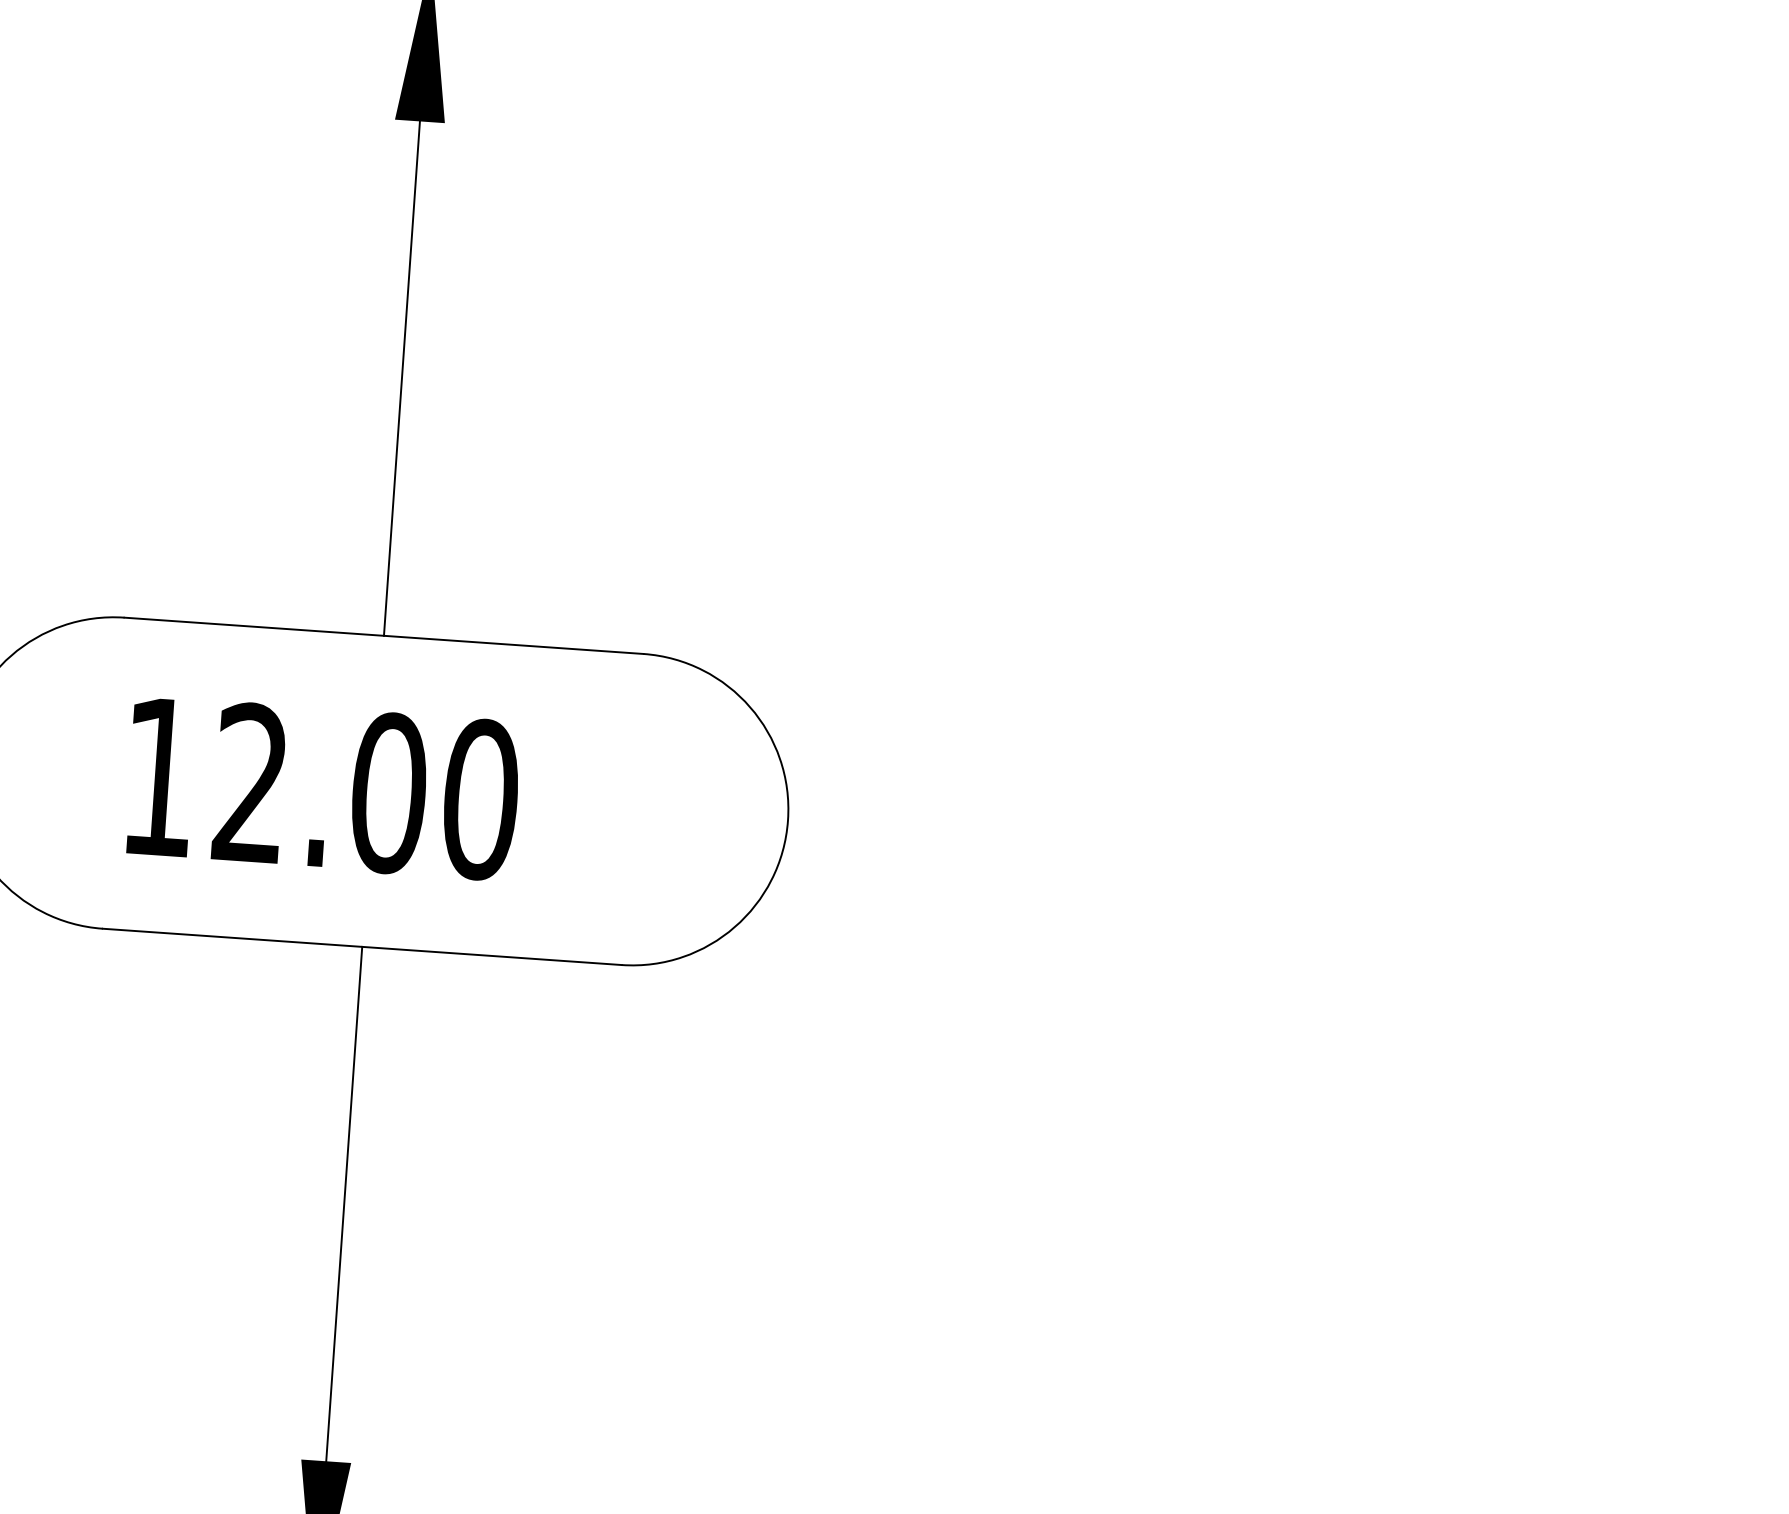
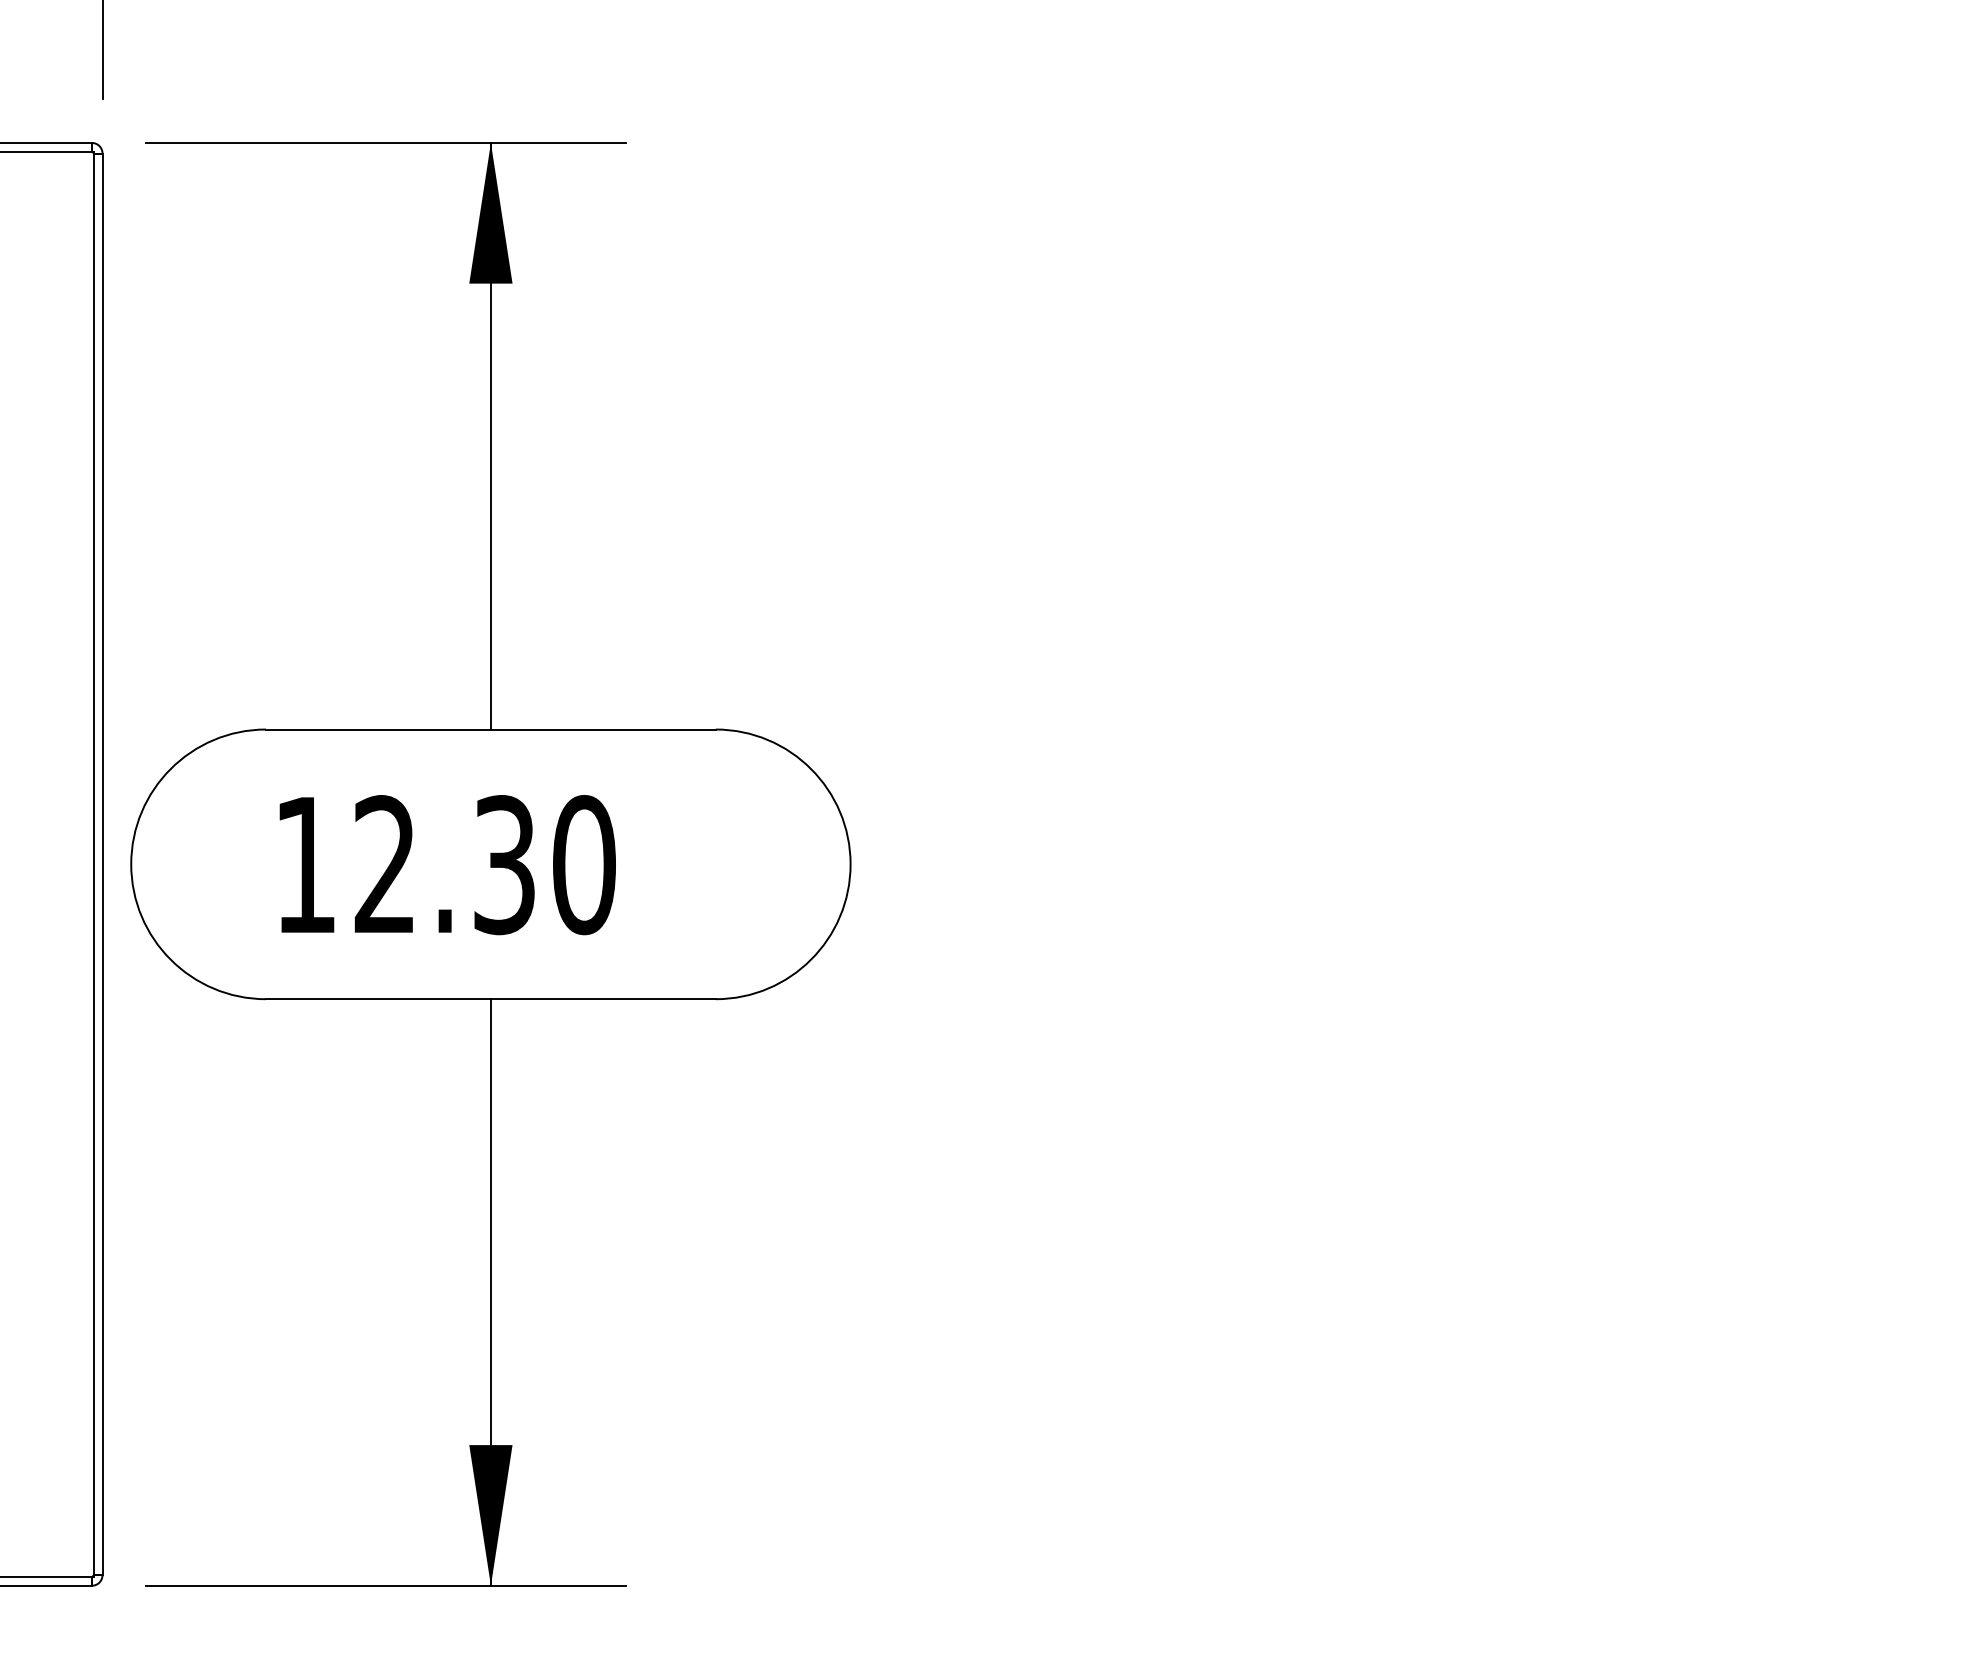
text: (388, 793) -> (504, 865), 12.00 -> 12.30

